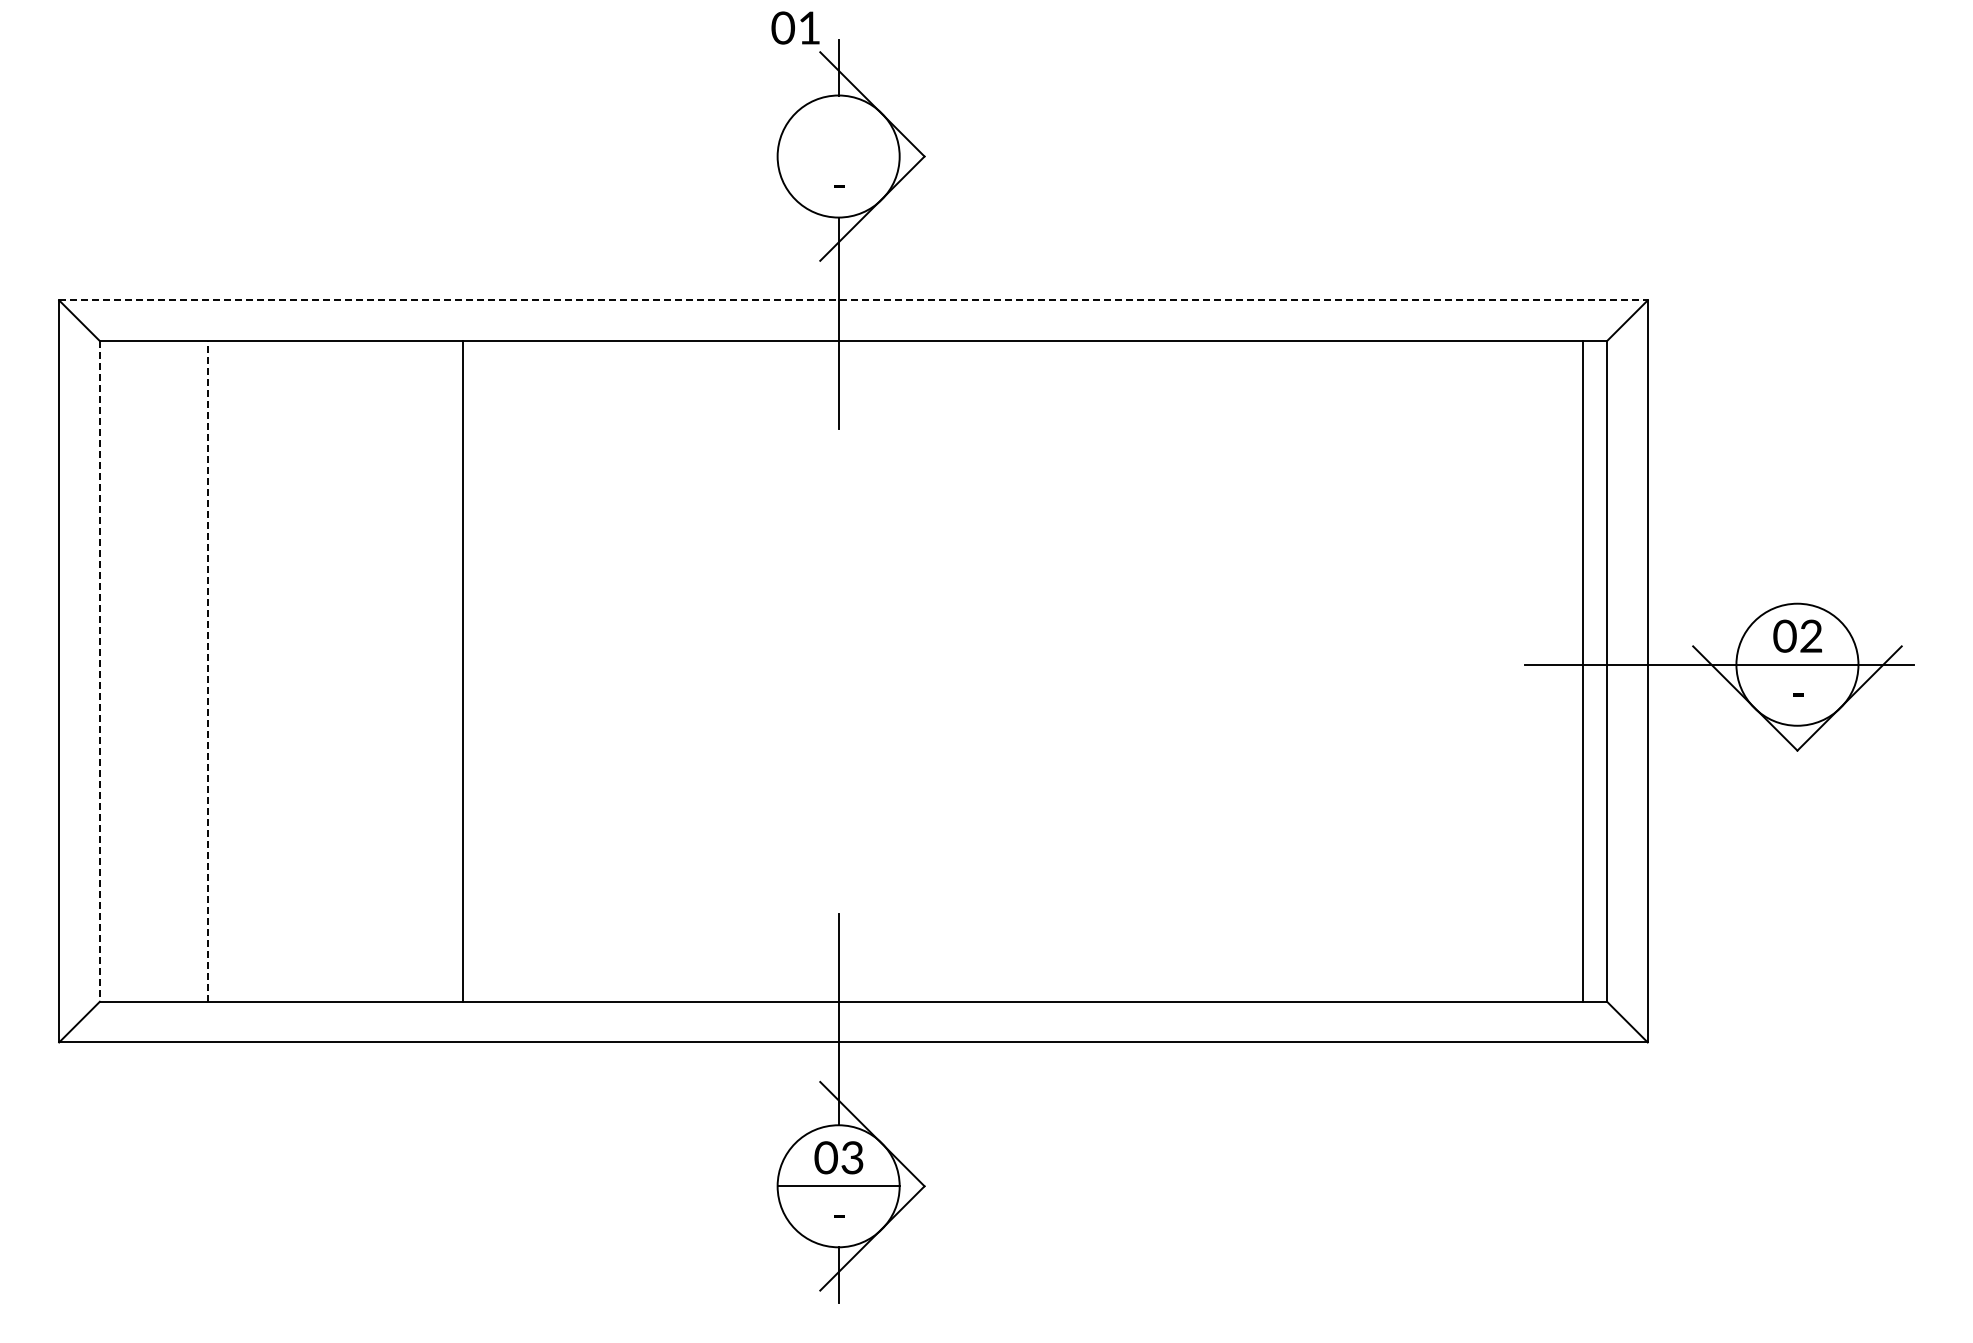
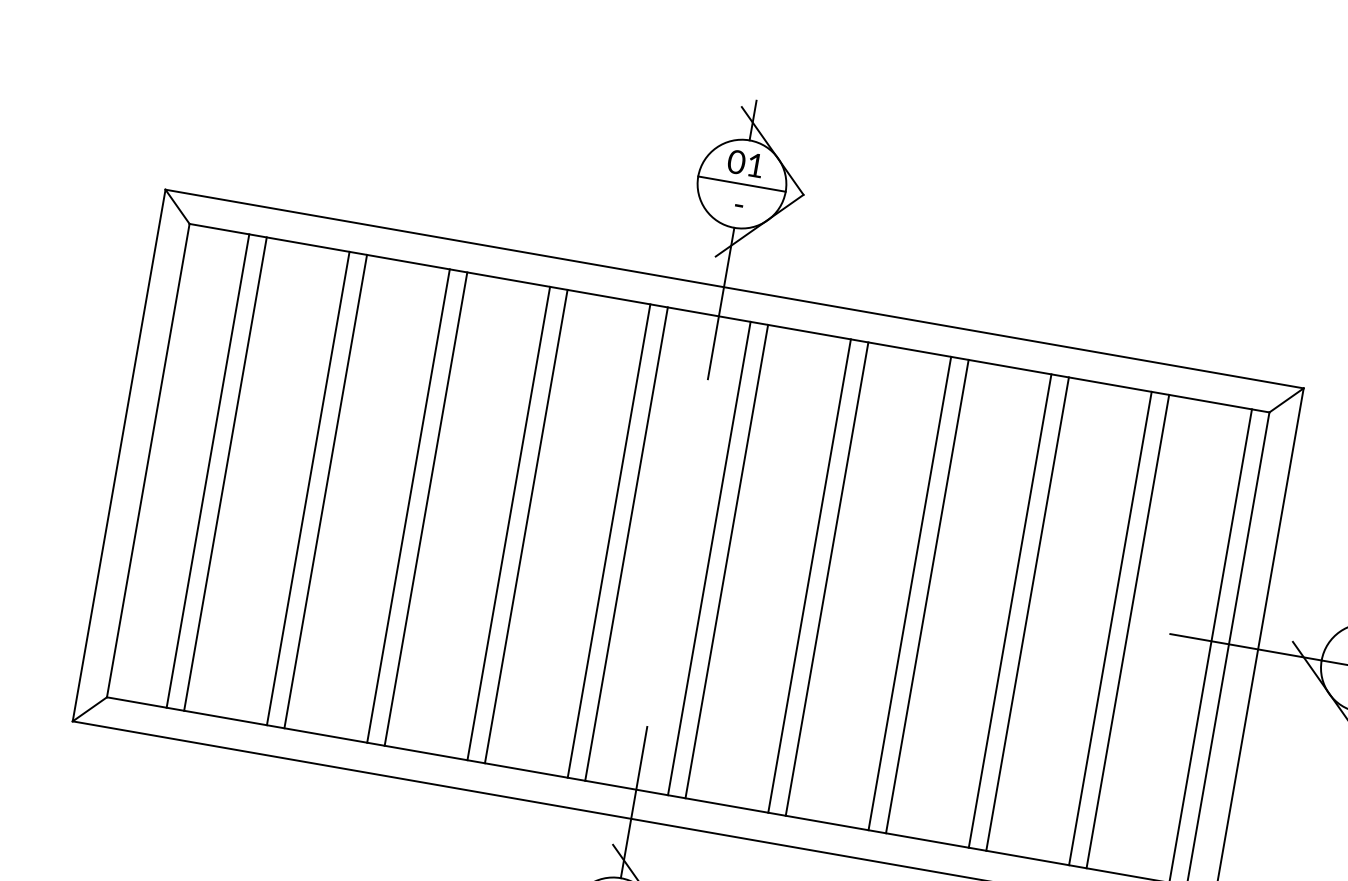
text: (795, 27) -> (745, 163), moved
line: (838, 156) -> (741, 184), added
line: (853, 300) -> (734, 289), dashed -> solid
line: (207, 670) -> (225, 473), dashed -> solid
line: (99, 671) -> (148, 460), dashed -> solid
line: (183, 671) -> (208, 471), added
line: (323, 671) -> (308, 488), added
line: (347, 671) -> (325, 491), added
line: (487, 671) -> (426, 509), added
line: (603, 671) -> (509, 523), added
line: (627, 671) -> (526, 526), added
line: (742, 671) -> (608, 541), added
line: (767, 671) -> (626, 544), added
line: (882, 671) -> (709, 558), added
line: (907, 671) -> (726, 561), added
line: (1022, 671) -> (809, 576), added
line: (1047, 671) -> (827, 579), added
line: (1162, 671) -> (909, 593), added
line: (1187, 671) -> (927, 596), added
line: (1302, 671) -> (1009, 611), added
line: (1327, 671) -> (1027, 614), added
line: (1442, 671) -> (1110, 628), added
line: (1467, 671) -> (1128, 631), added

